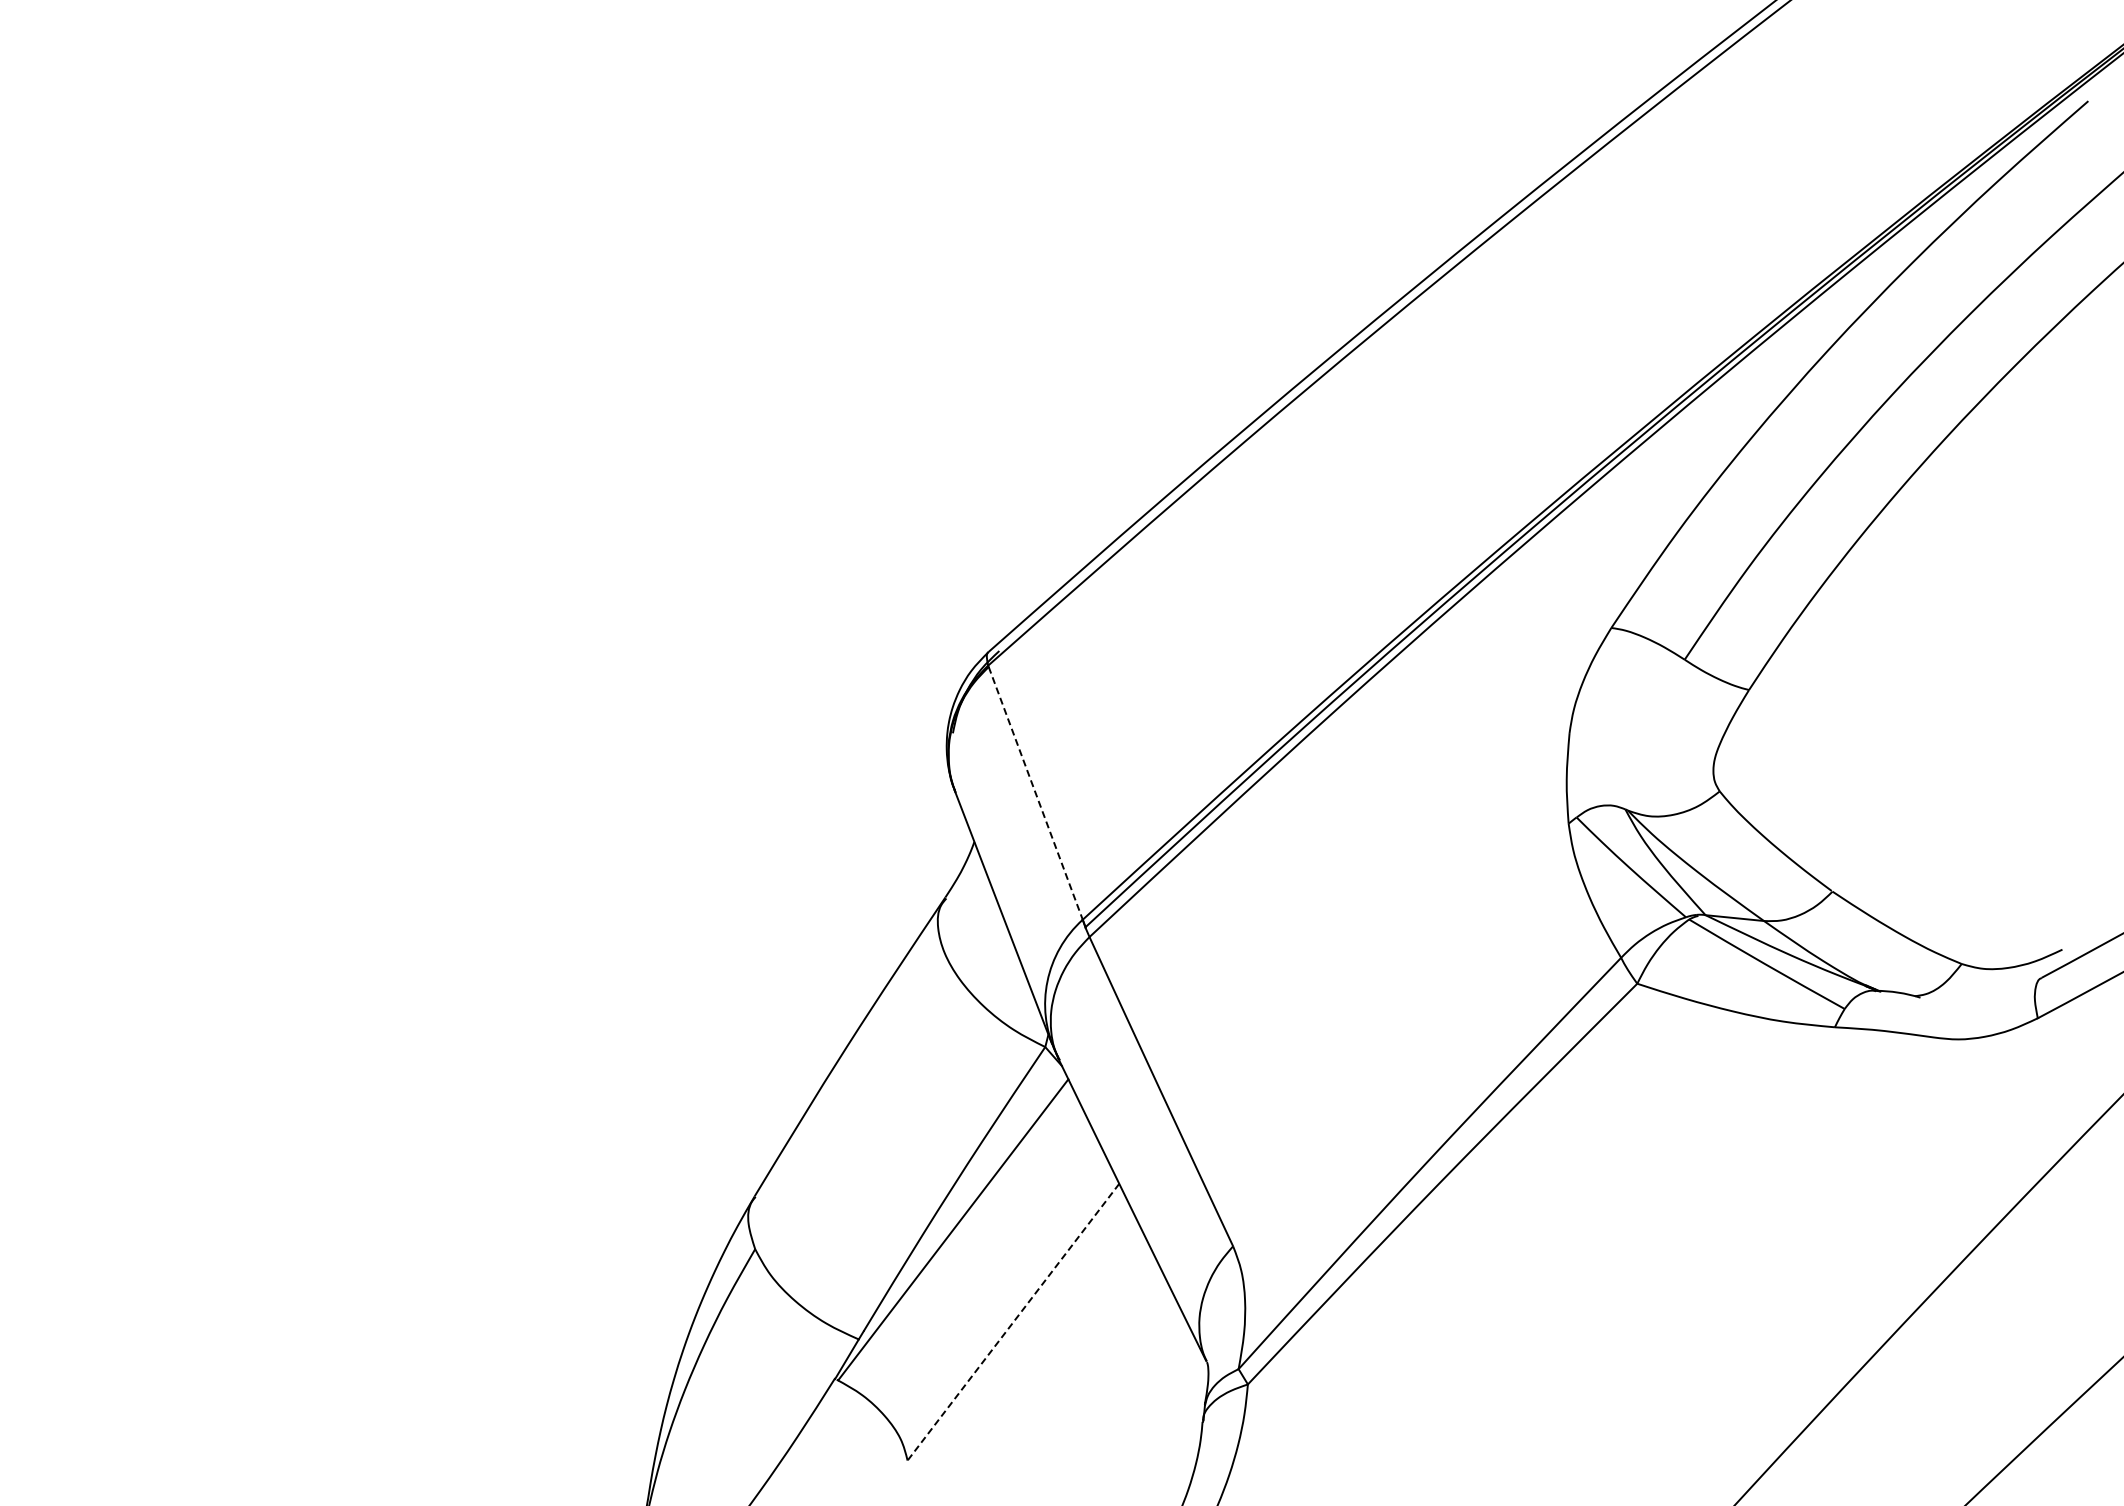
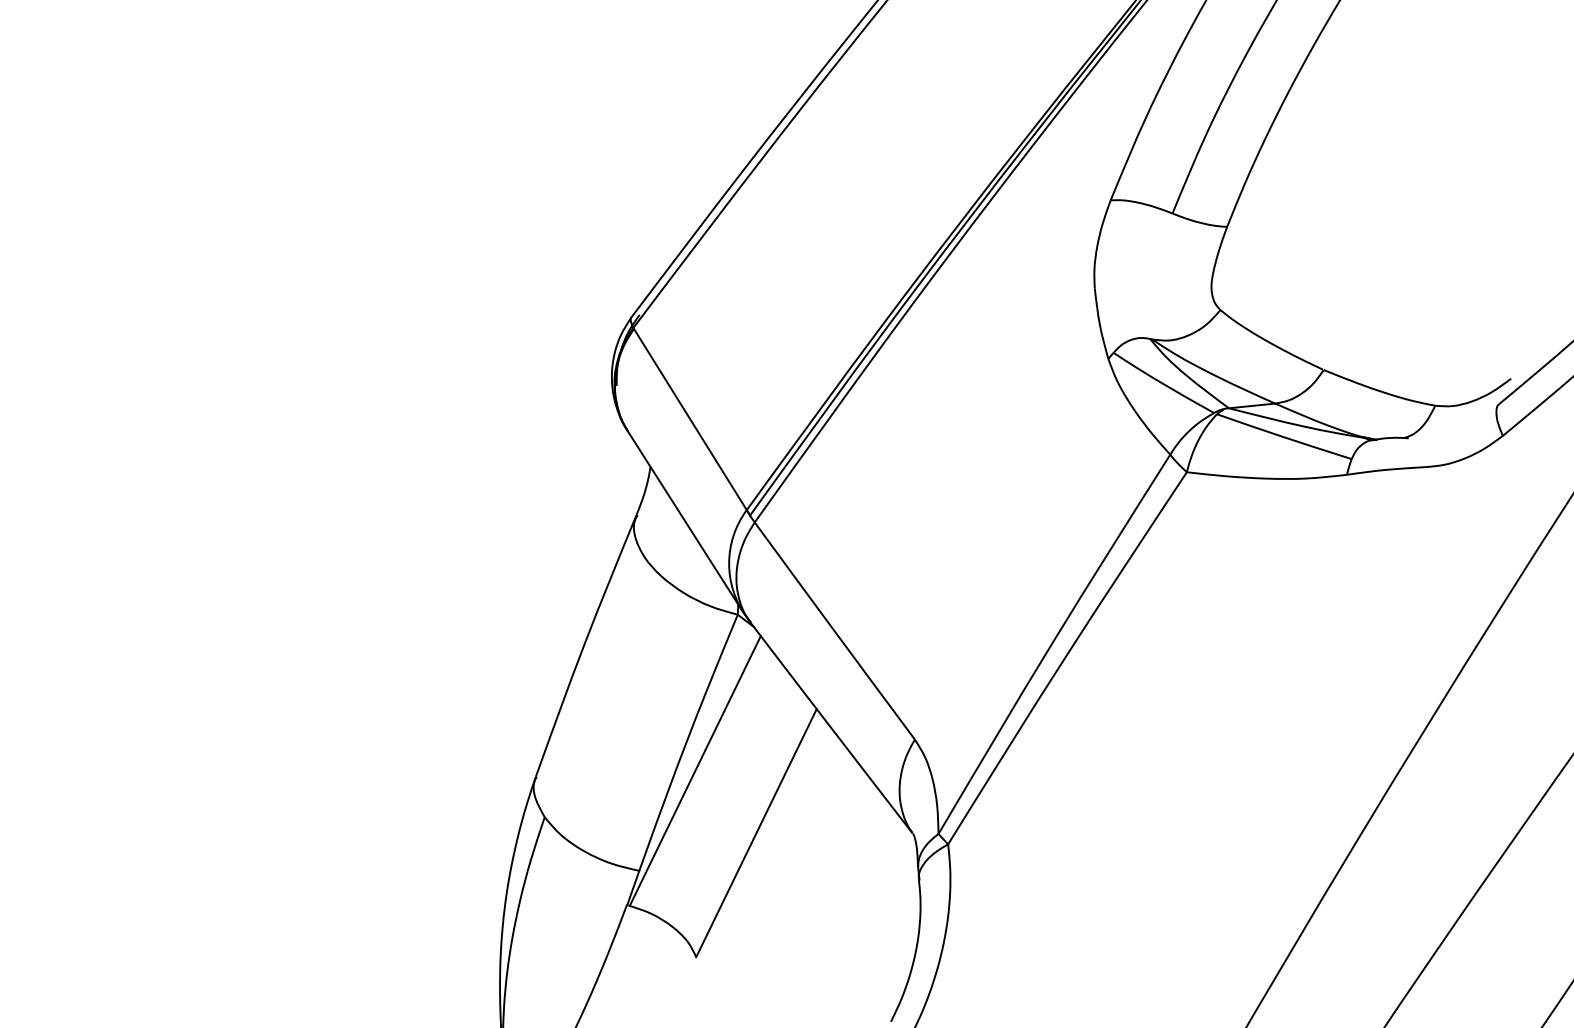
line: (1035, 793) -> (690, 419), dashed -> solid
line: (1013, 1322) -> (756, 833), dashed -> solid

